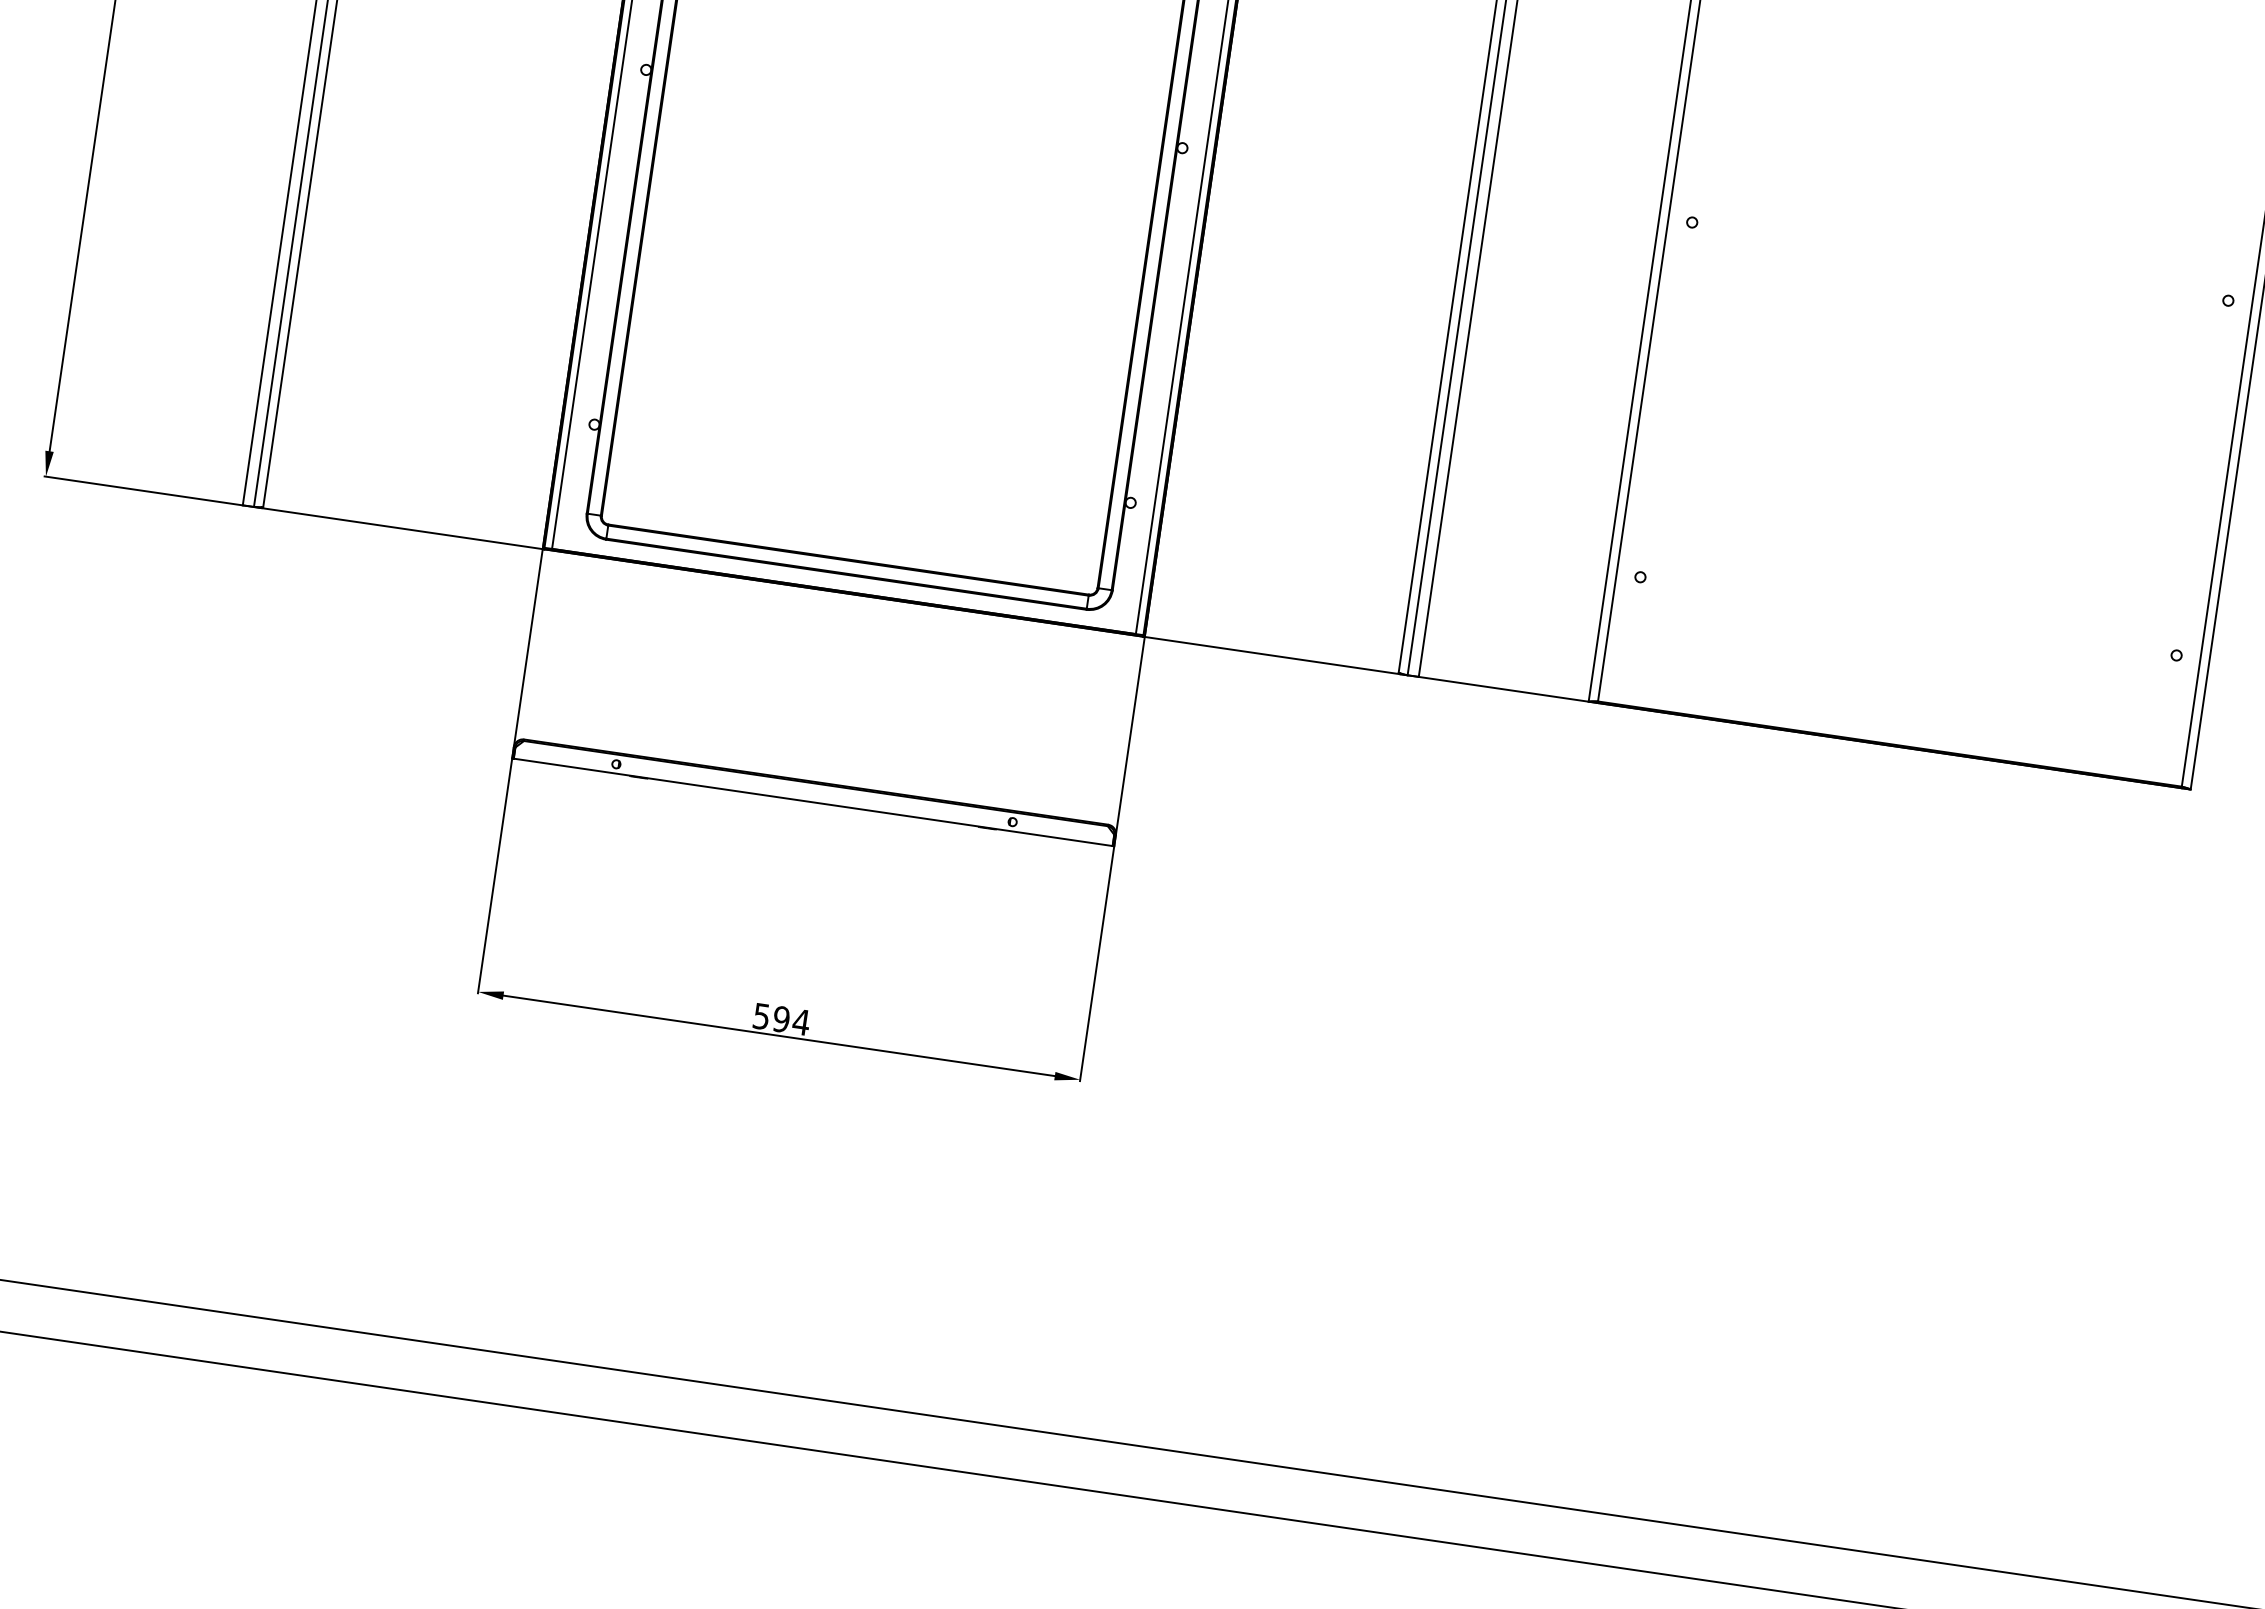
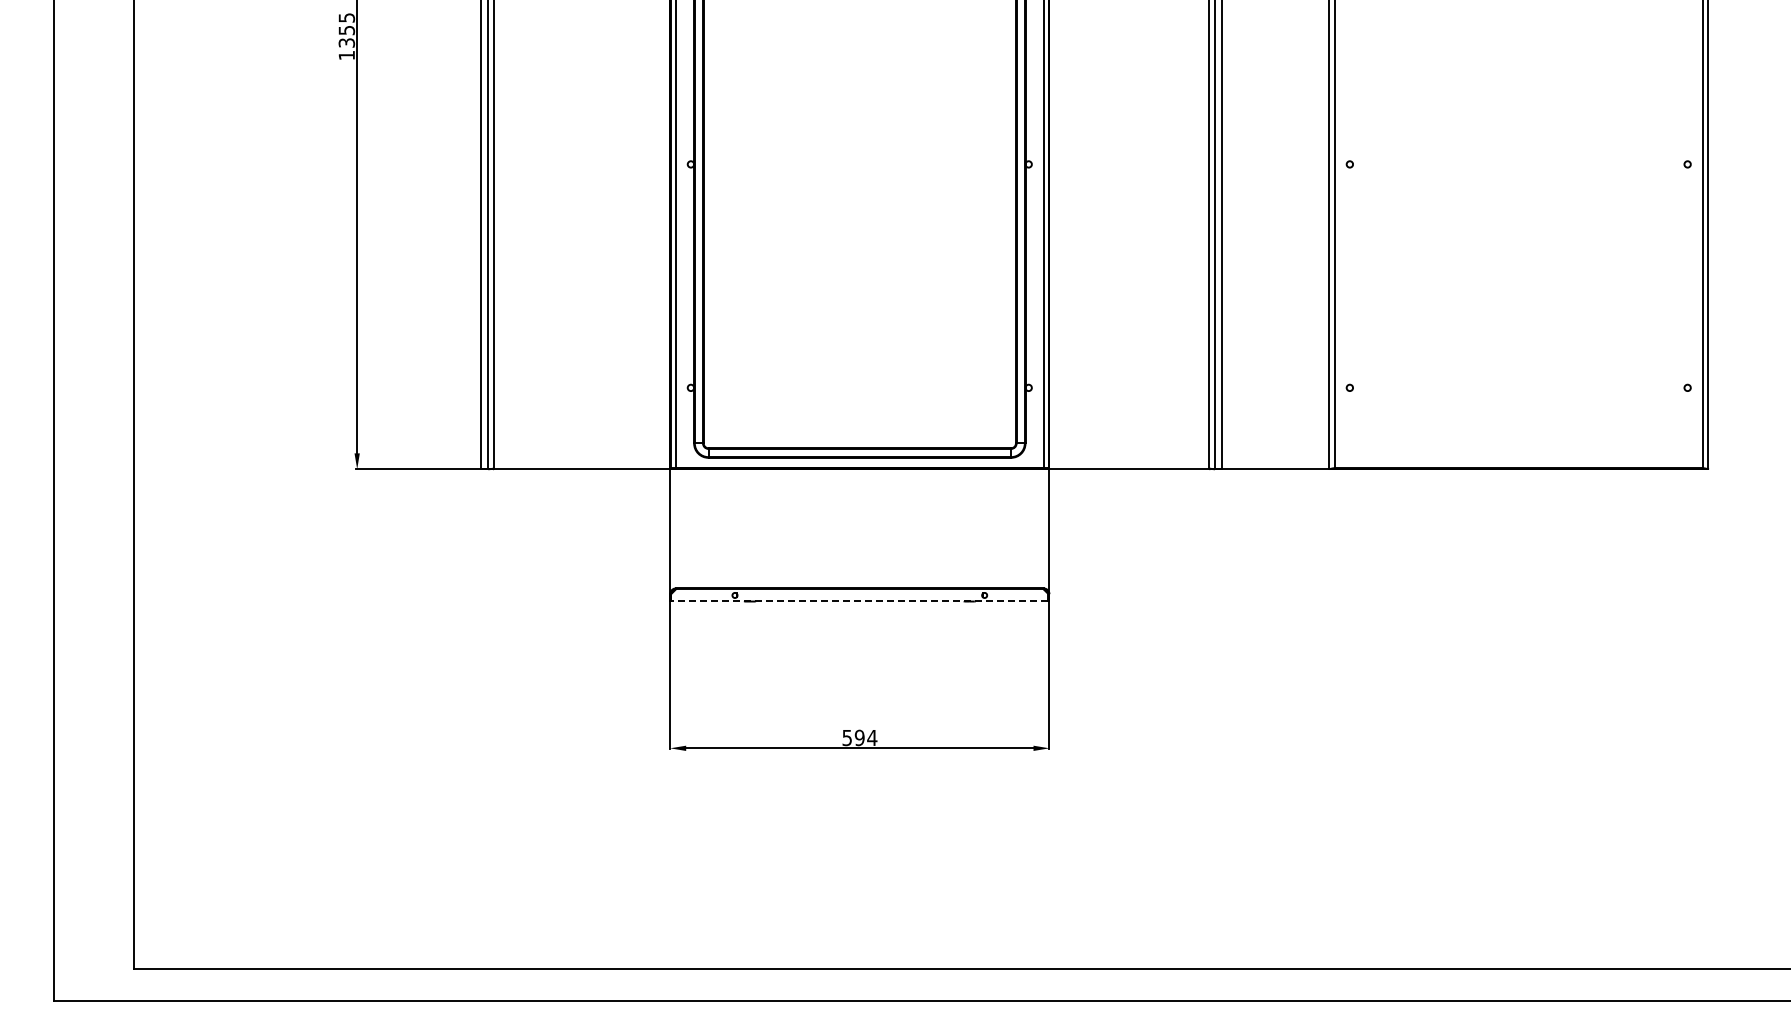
line: (812, 802) -> (859, 601), solid -> dashed

